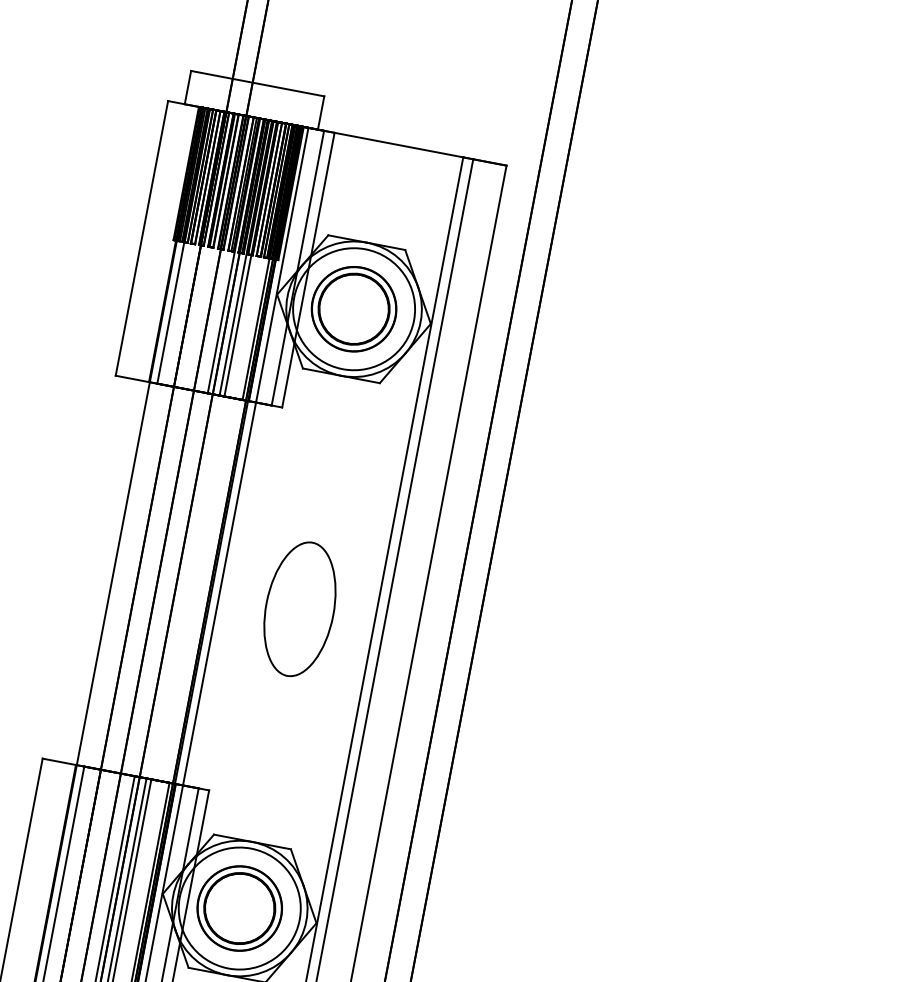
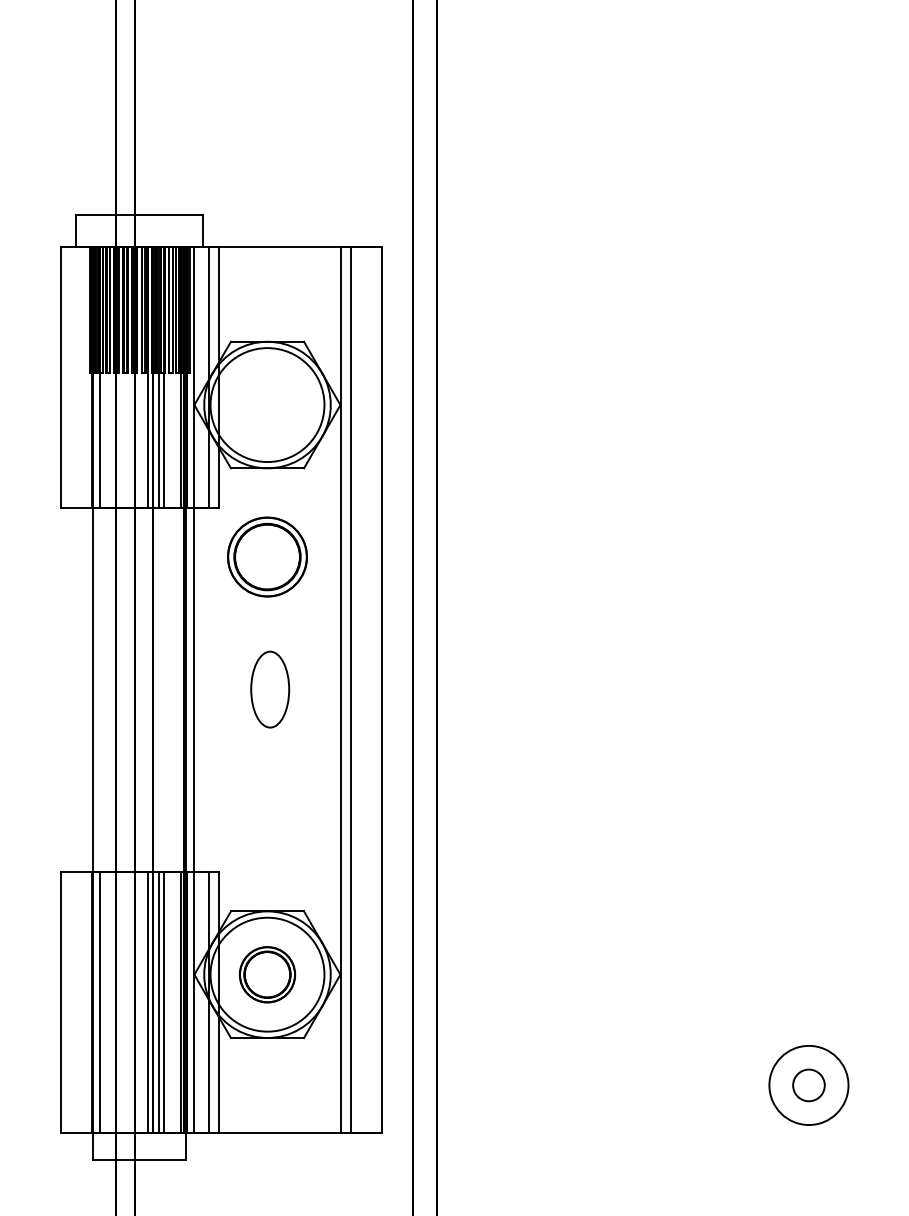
part: (354, 308) -> (267, 556), moved
part: (299, 608) -> (269, 689), size x0.6
part: (239, 908) -> (267, 974), size x0.7

